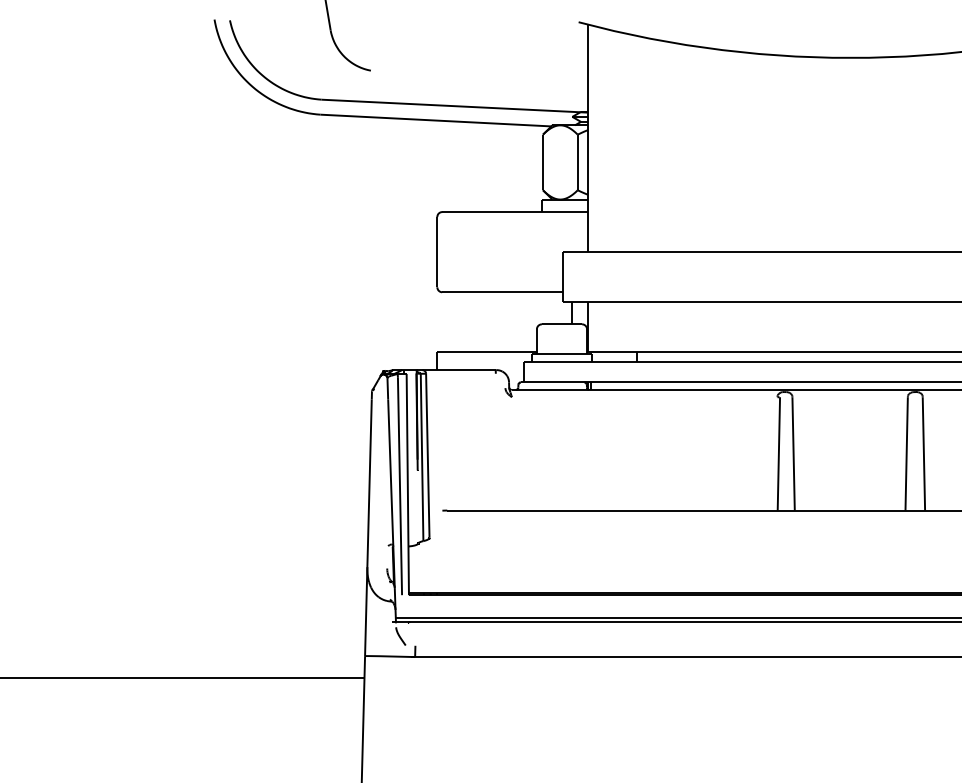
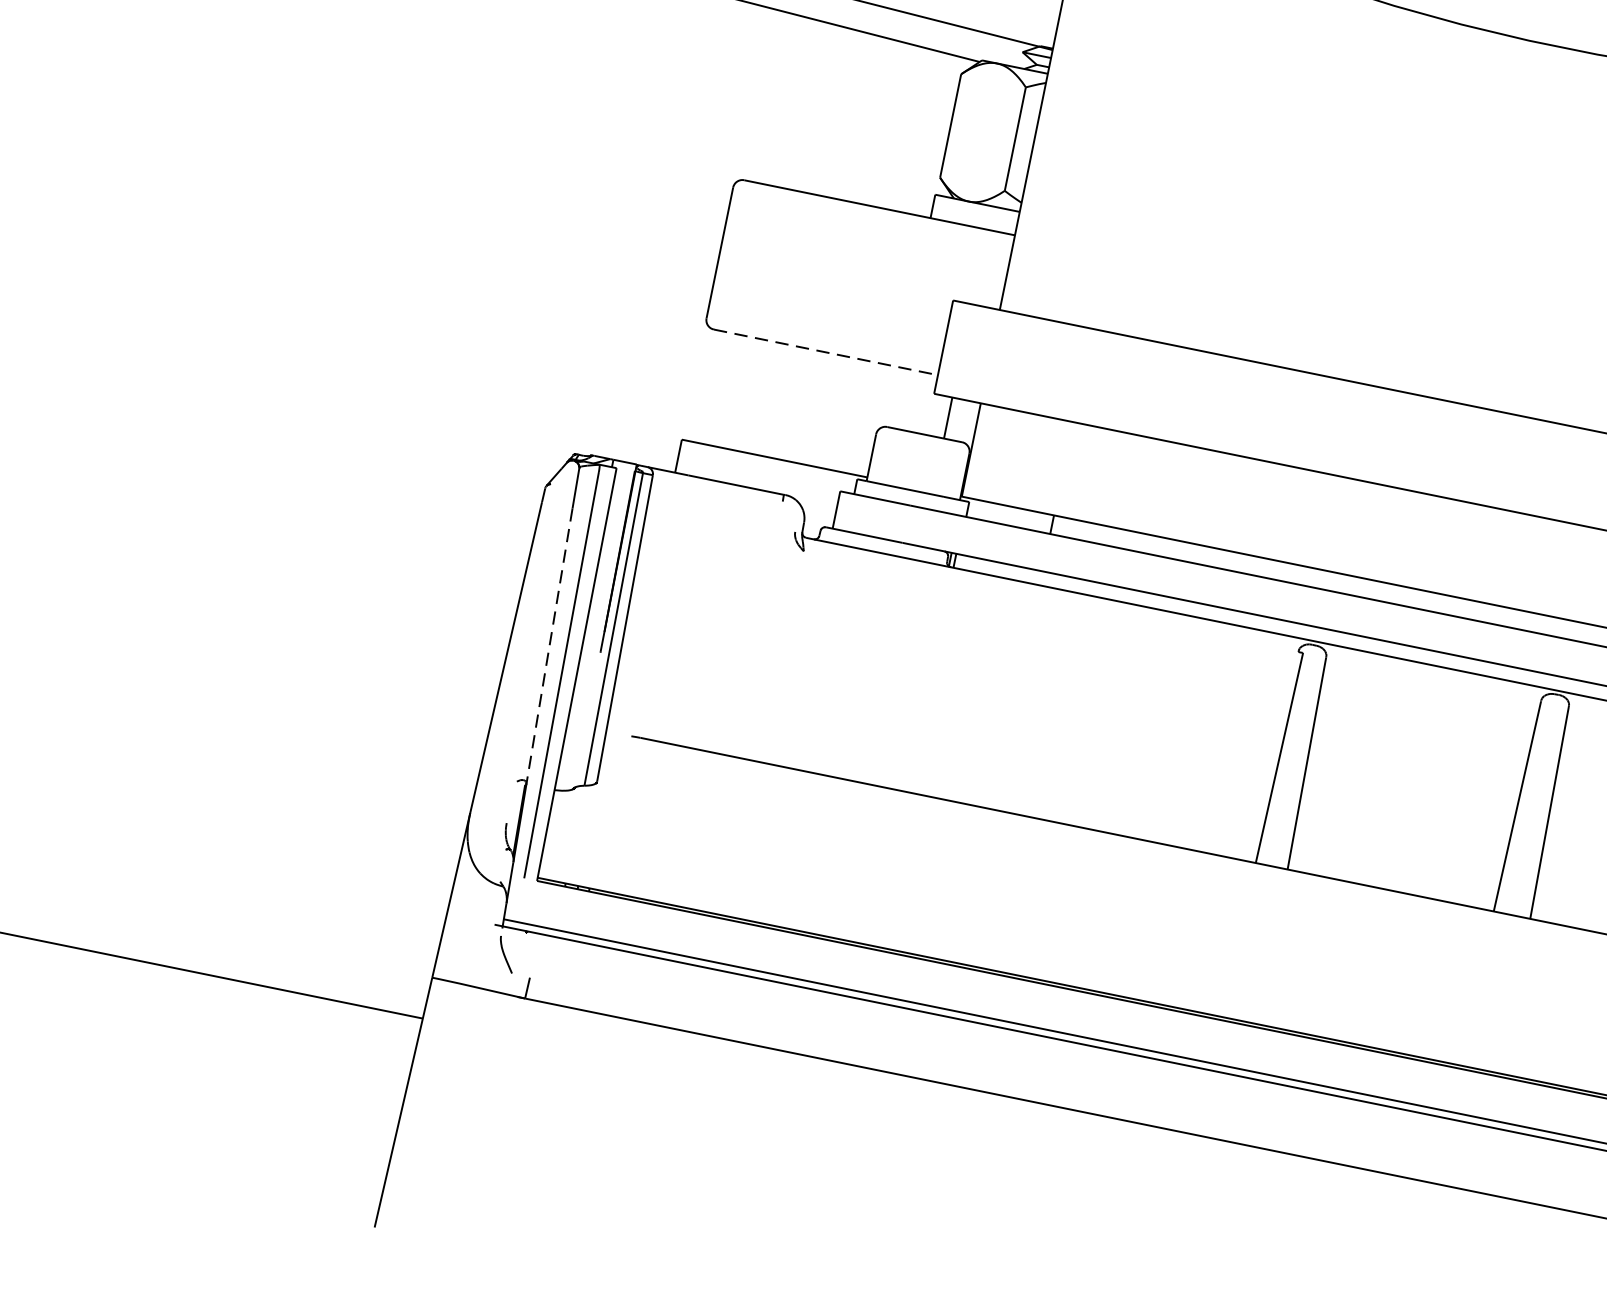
line: (502, 292) -> (825, 352), solid -> dashed
line: (390, 473) -> (548, 647), solid -> dashed

